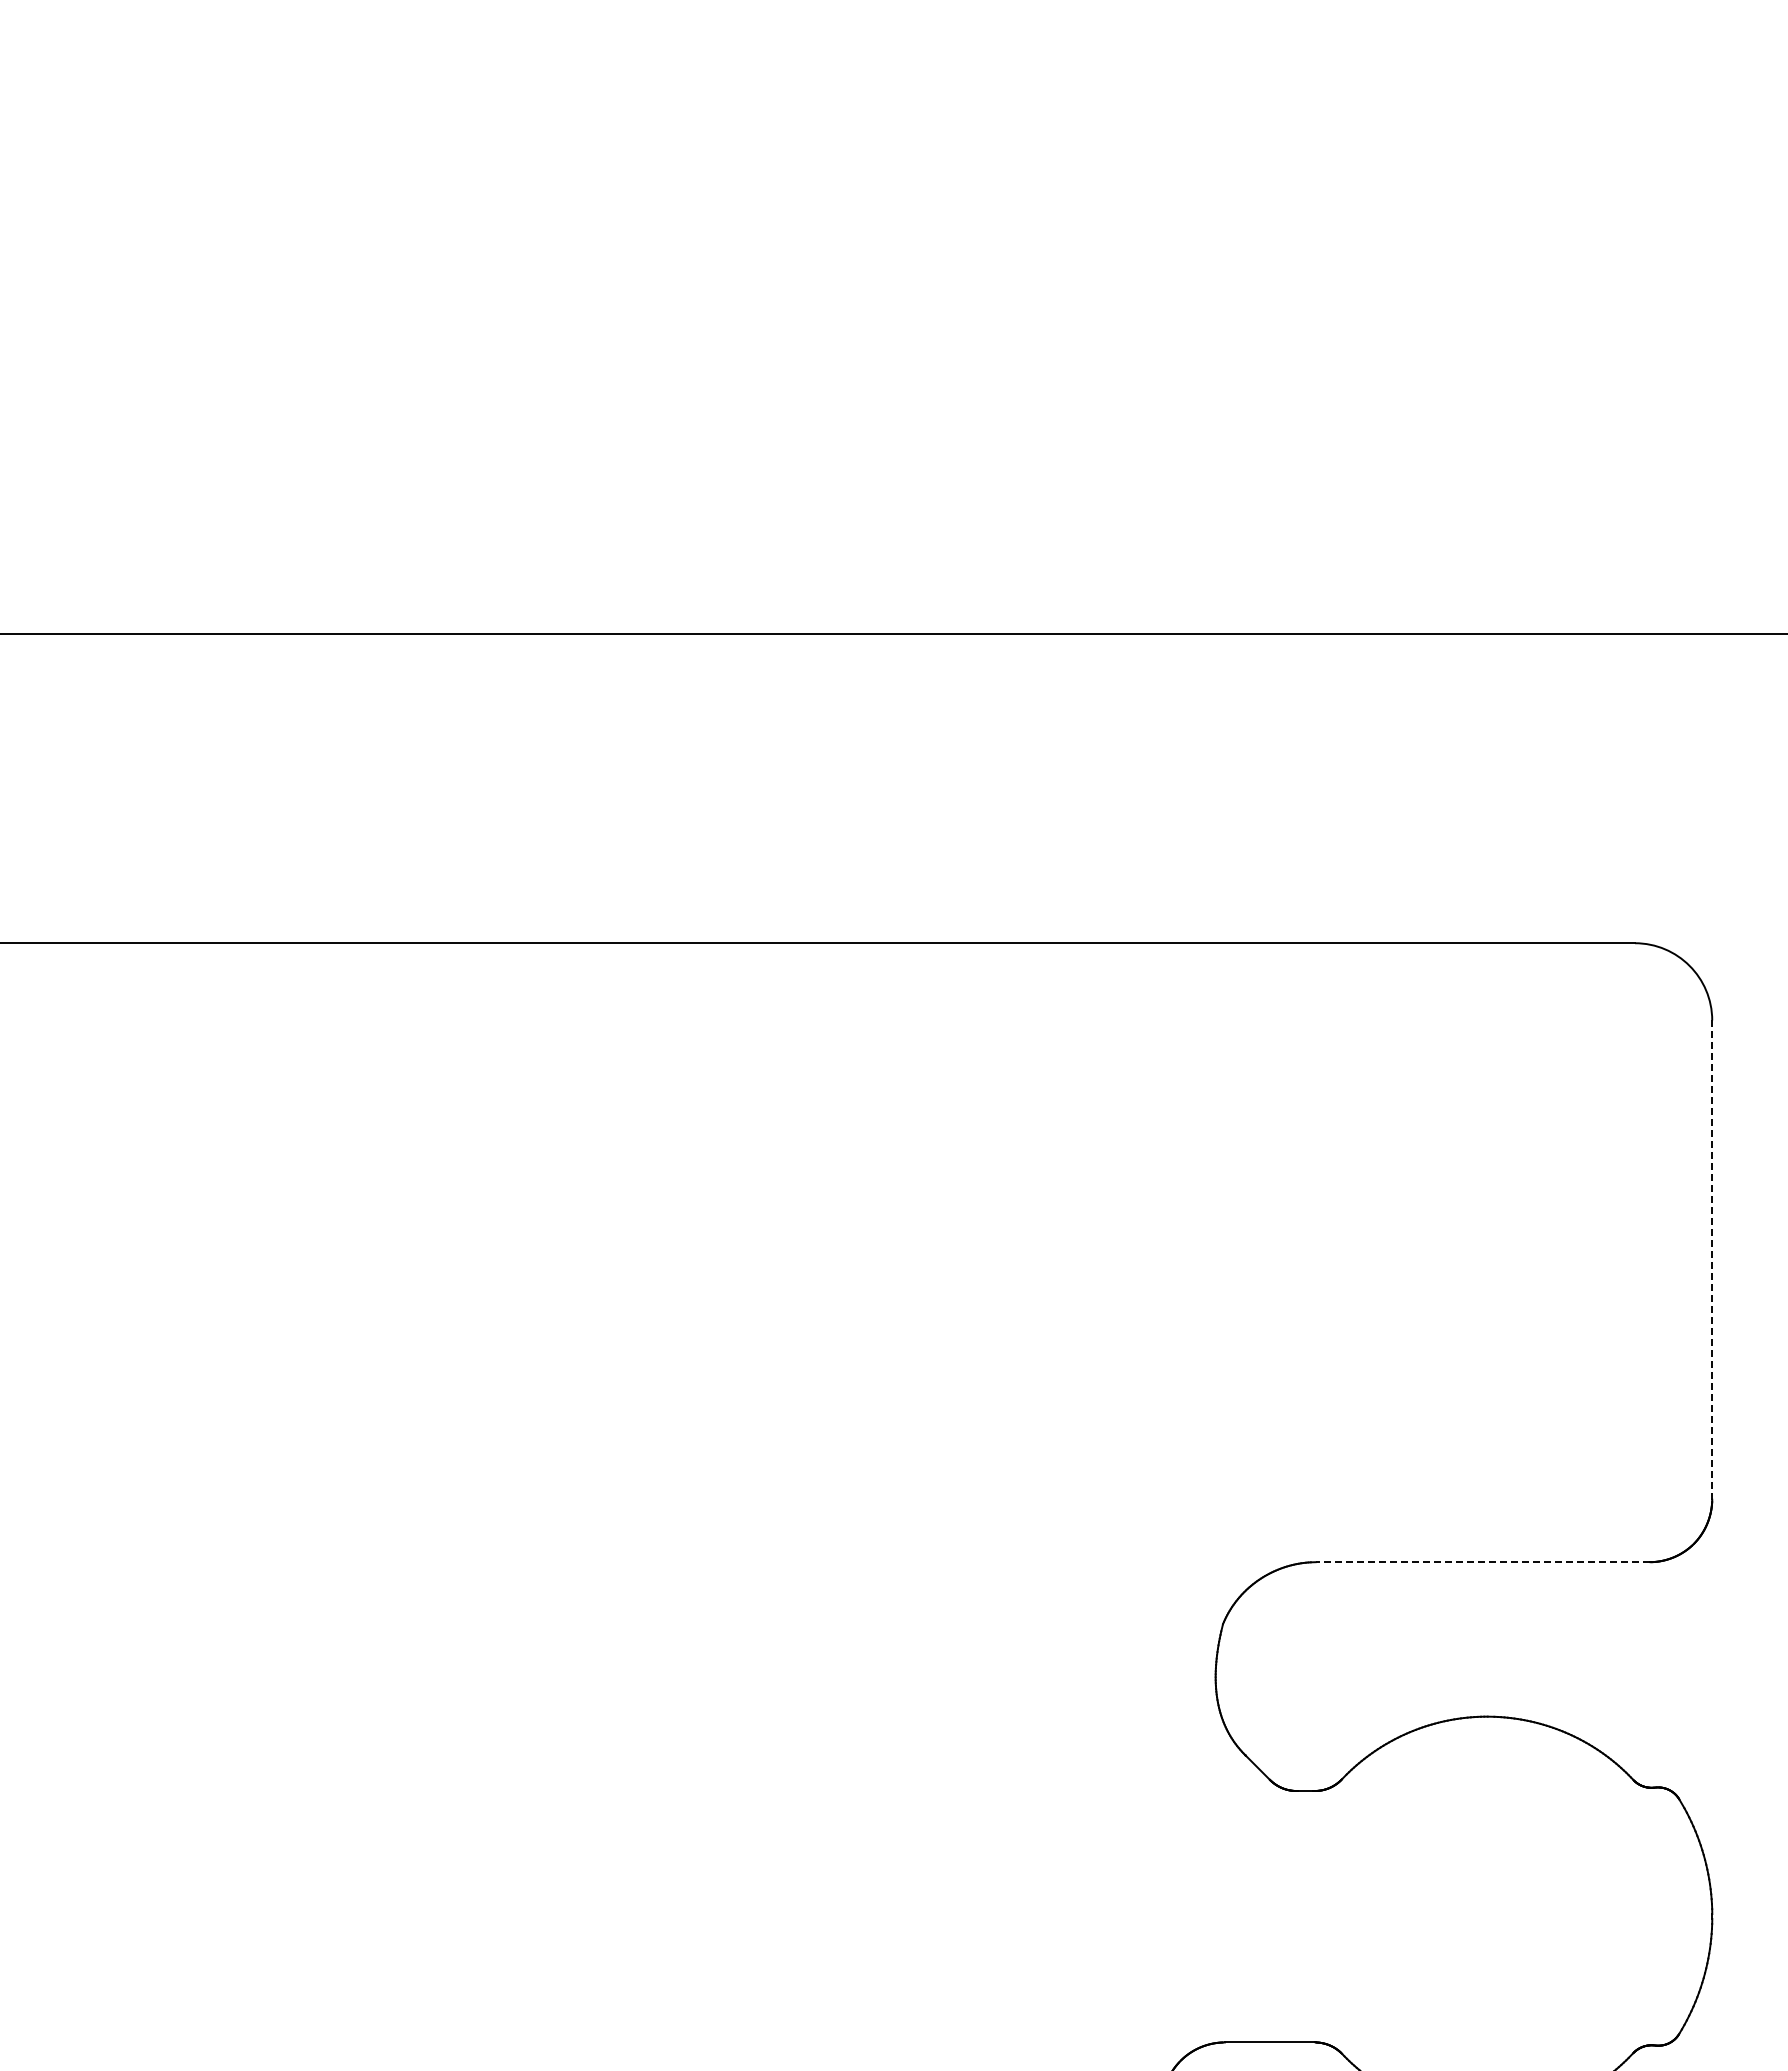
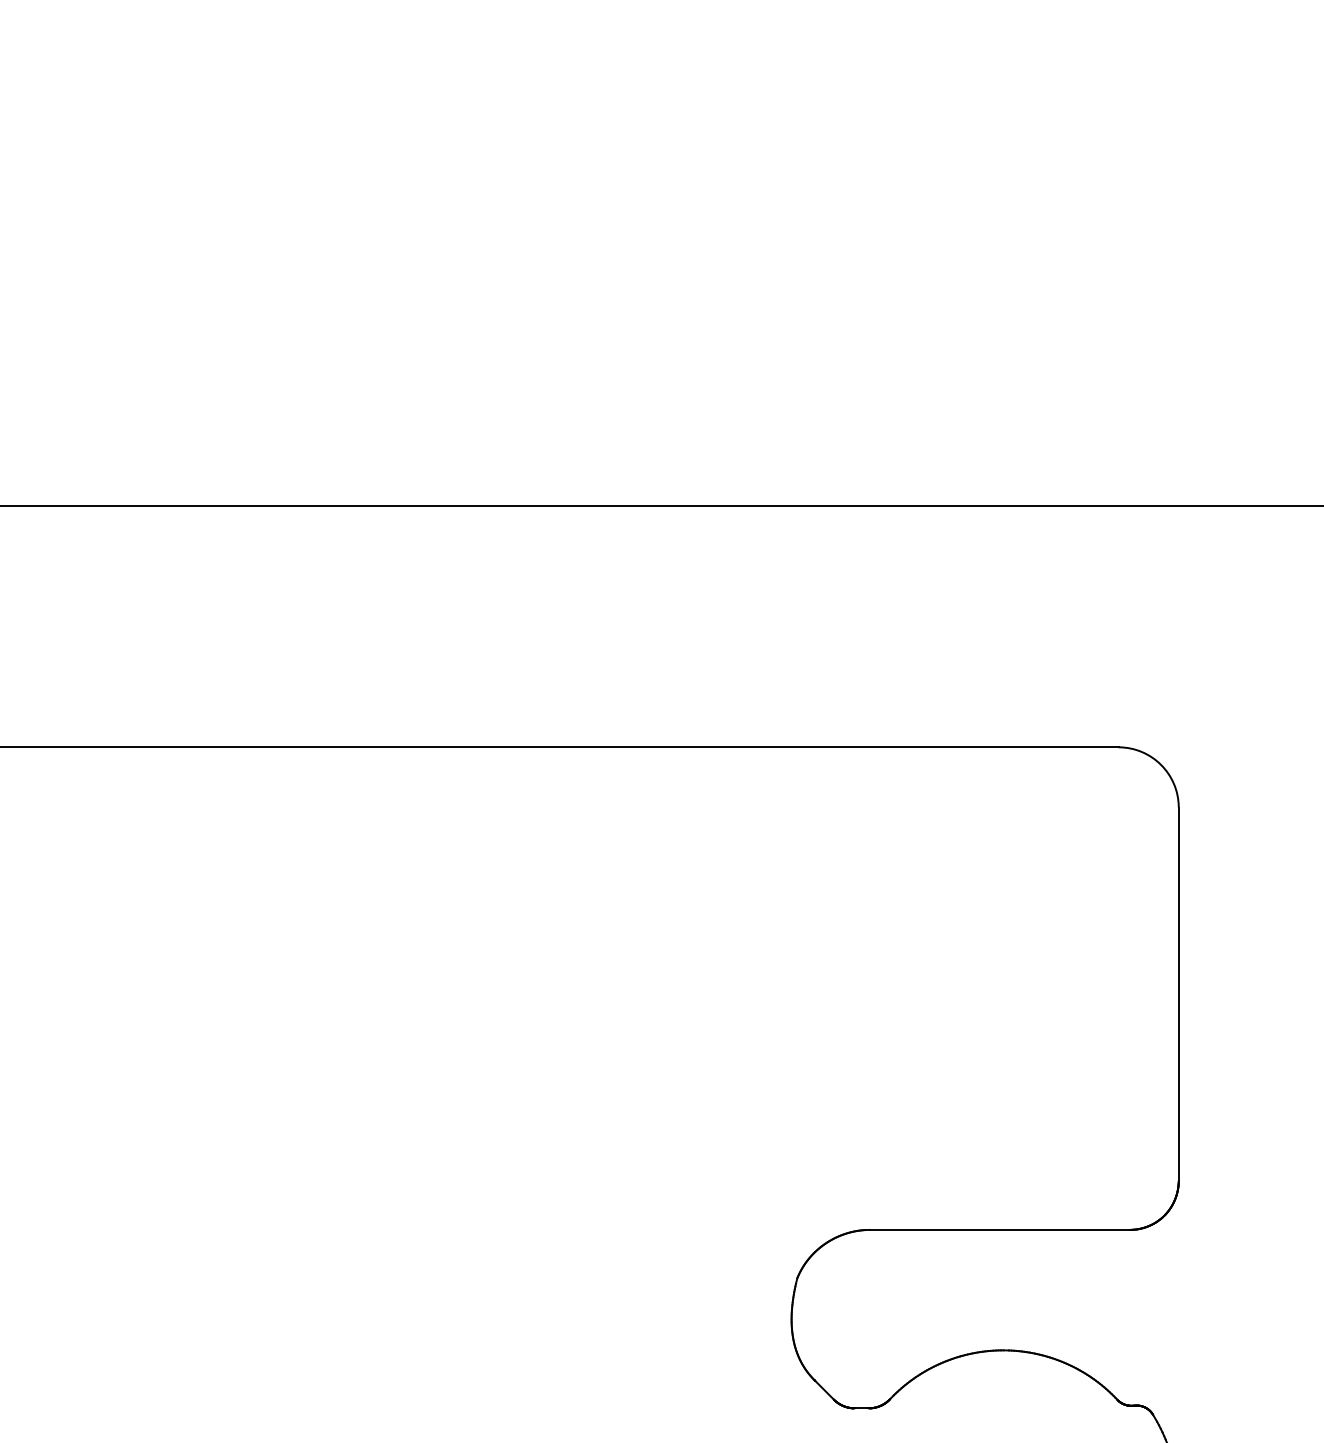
line: (1712, 1260) -> (1178, 994), dashed -> solid
line: (1482, 1562) -> (999, 1230), dashed -> solid

